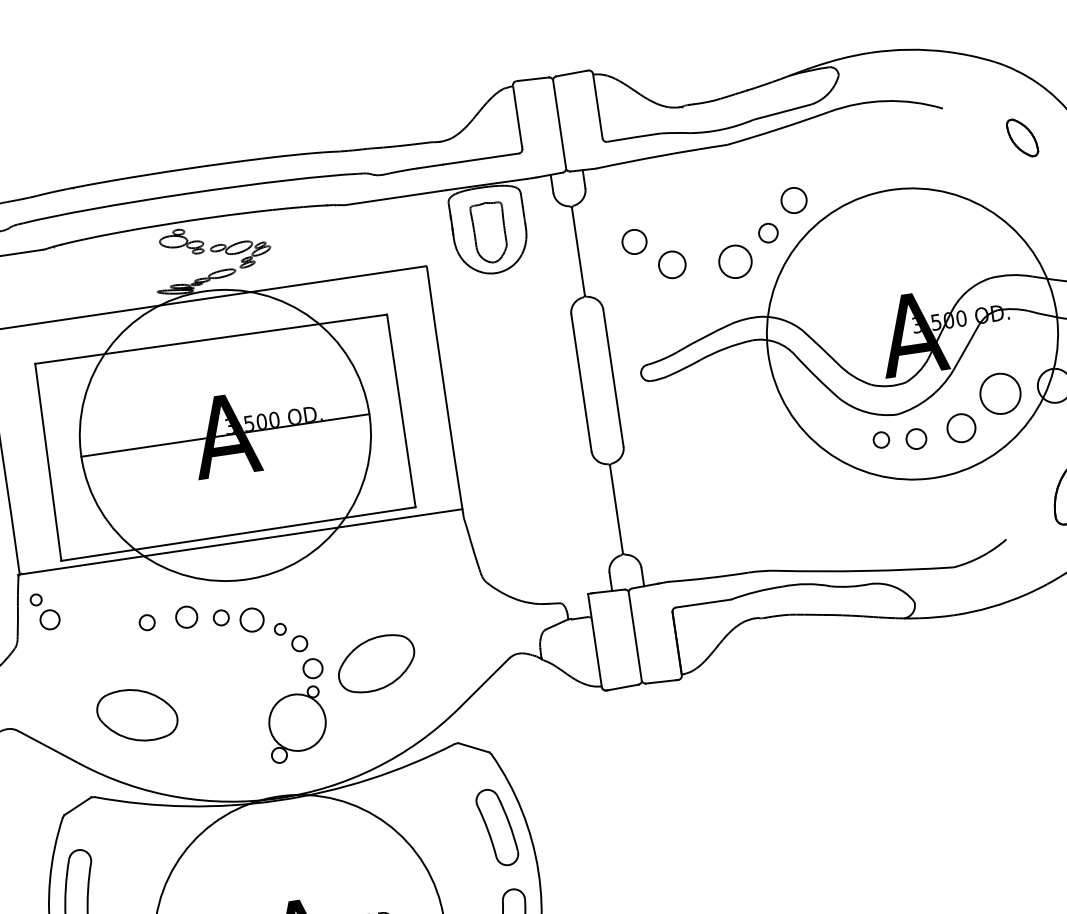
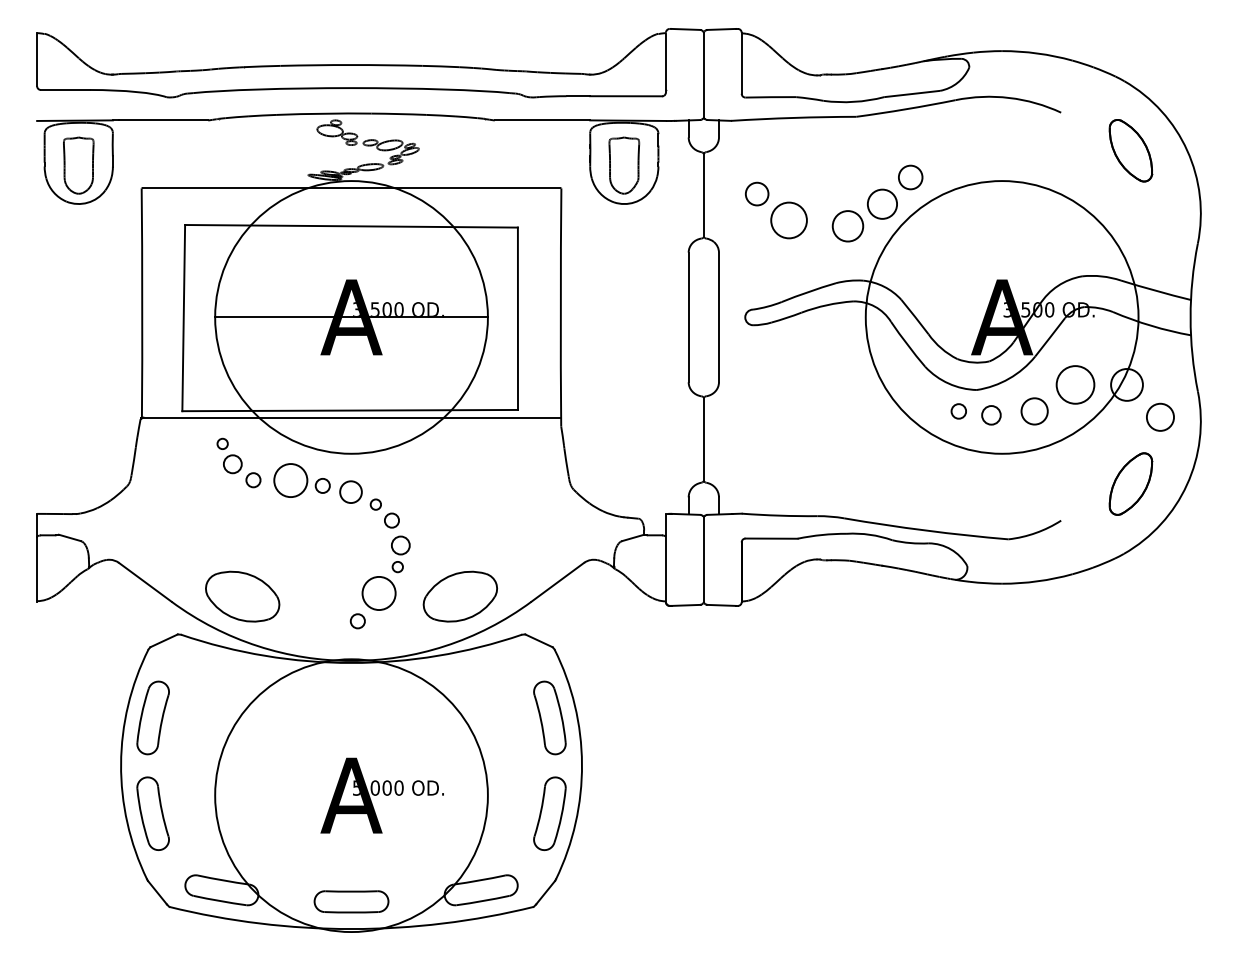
part: (1021, 137) -> (1130, 150), size x1.67
circle: (768, 232) -> (882, 203), size x1.67
circle: (671, 264) -> (788, 220), size x1.43
part: (45, 611) -> (229, 455), moved
circle: (186, 617) -> (290, 480), size x1.67
part: (375, 663) -> (459, 596), moved
part: (137, 715) -> (242, 596), moved
circle: (296, 722) -> (378, 593), size x0.62

